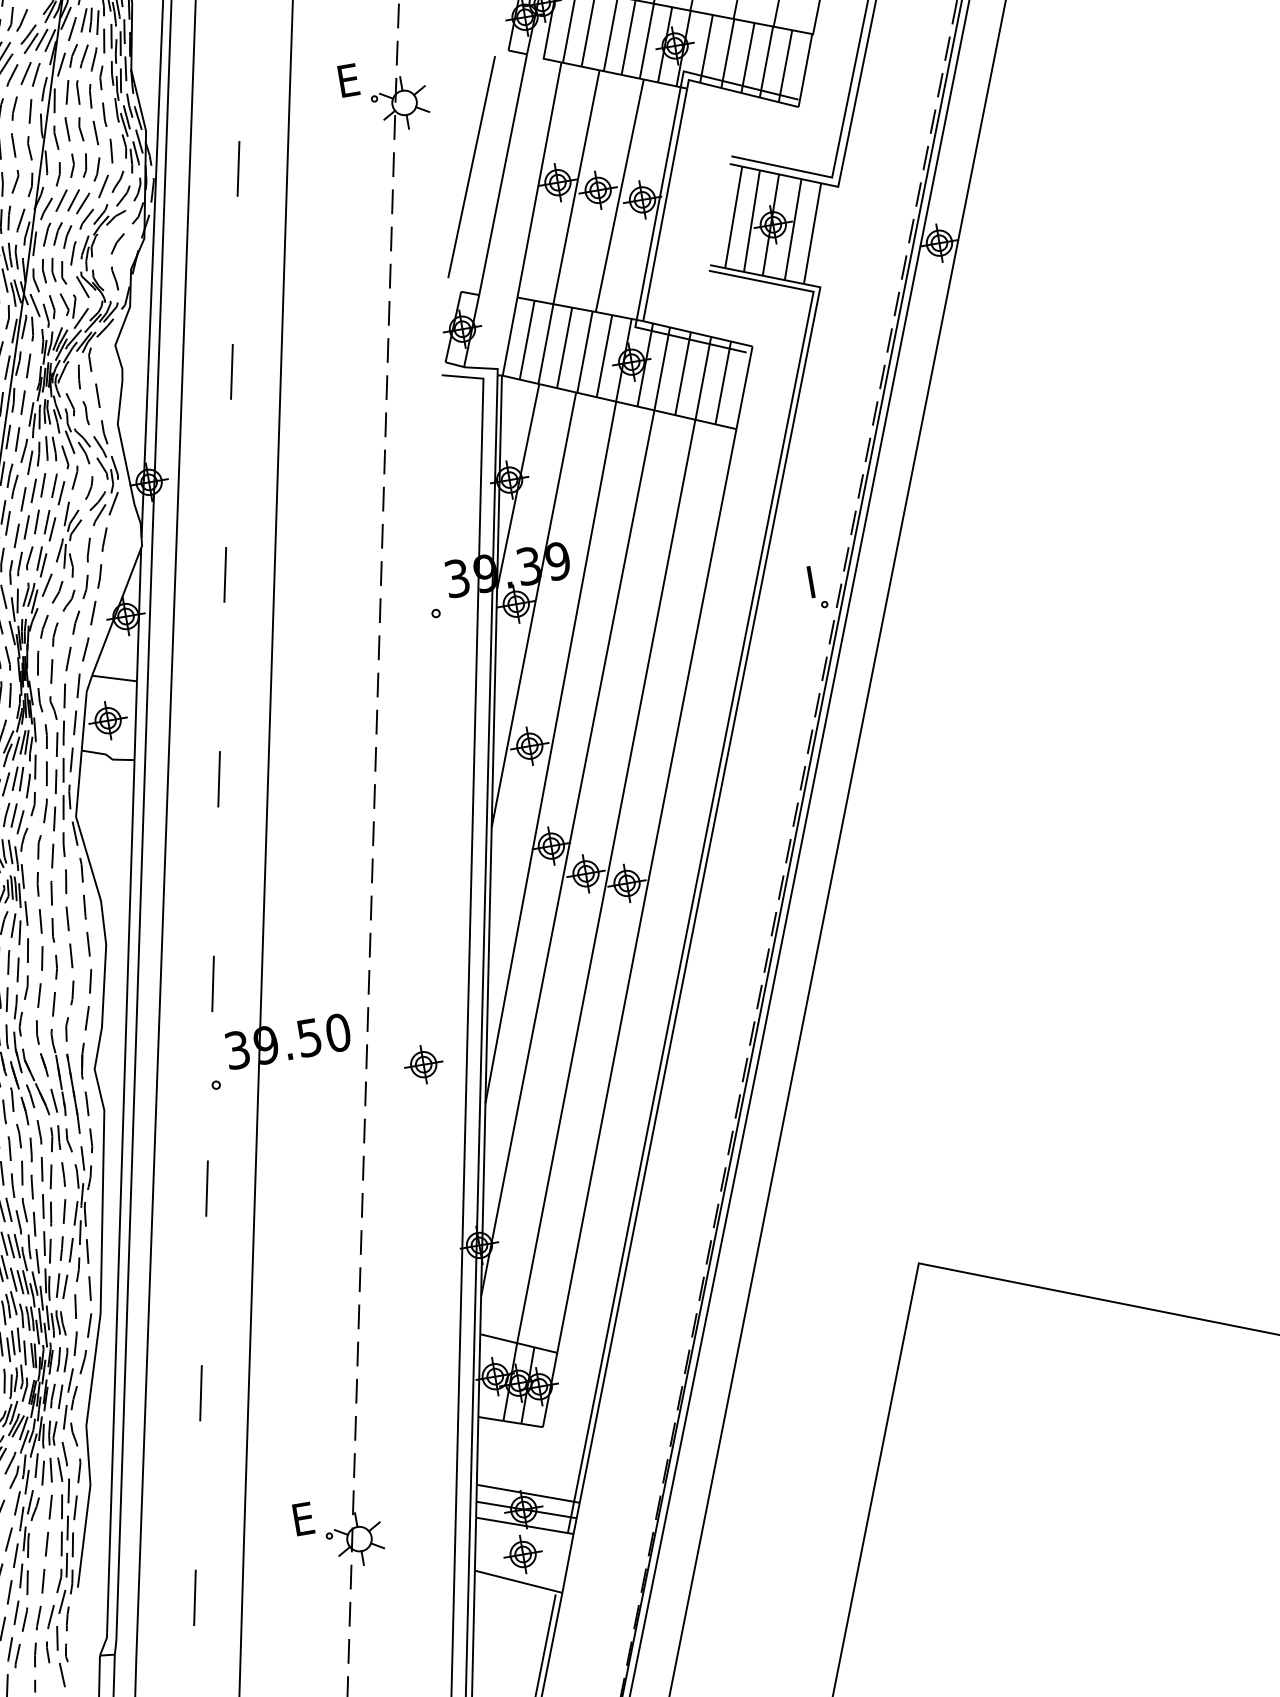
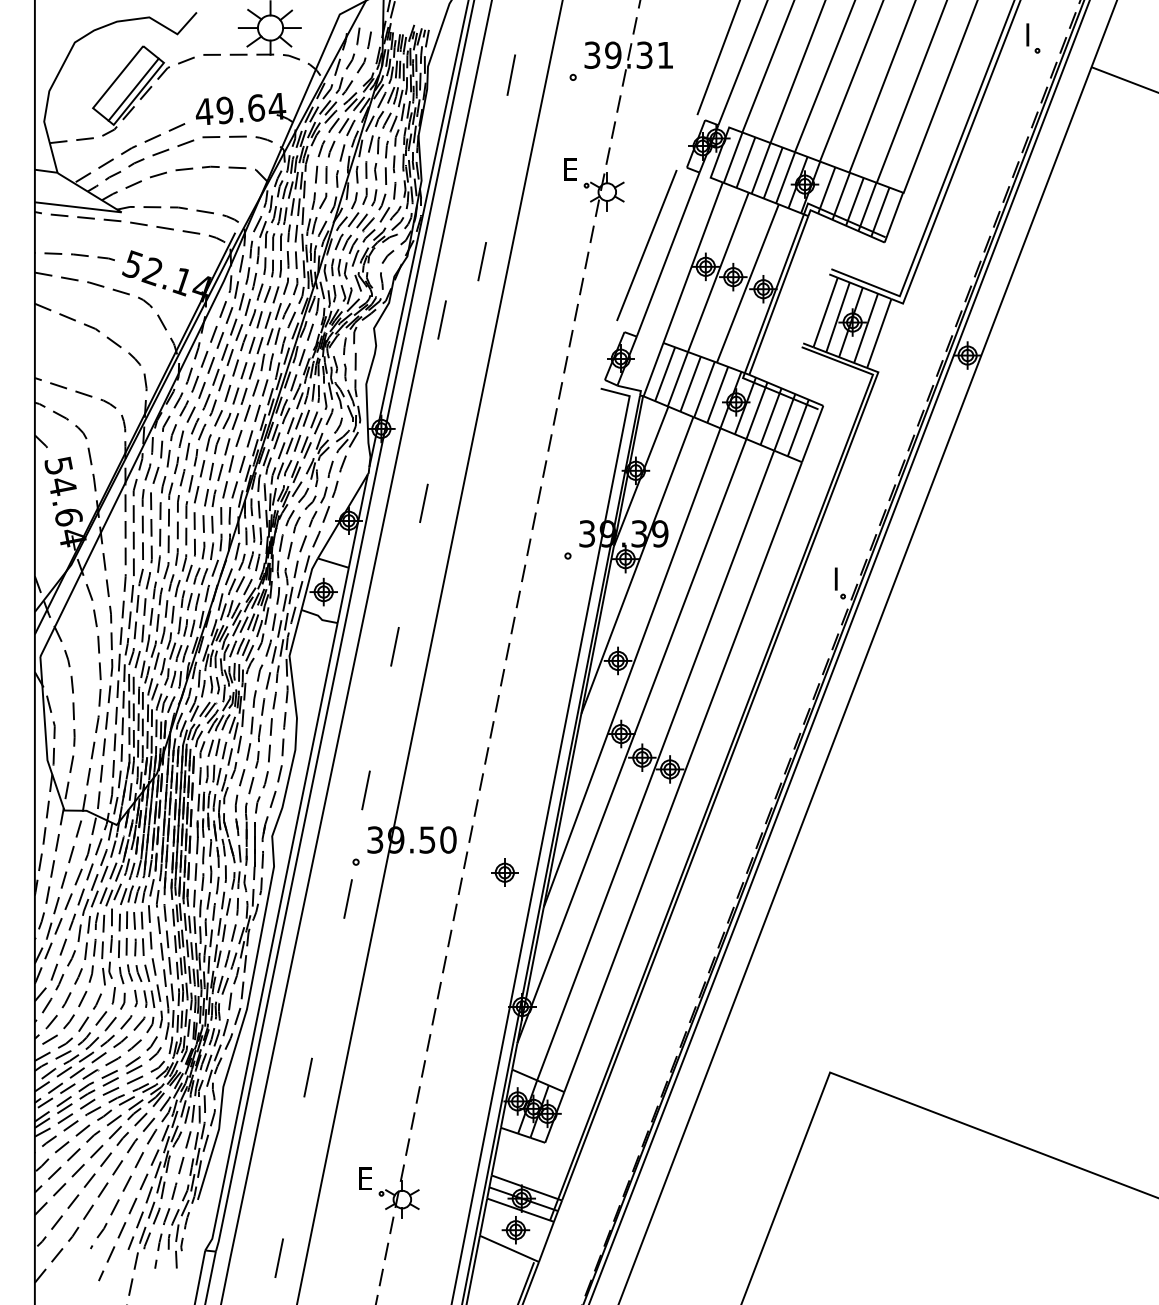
line: (237, 168) -> (481, 261), moved
line: (230, 371) -> (441, 319), moved
line: (206, 1188) -> (347, 898), moved
line: (193, 1597) -> (278, 1257), moved

